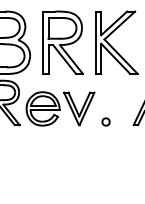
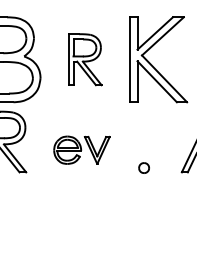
part: (62, 42) -> (84, 59), size x0.6
part: (60, 108) -> (81, 149), size x0.6

